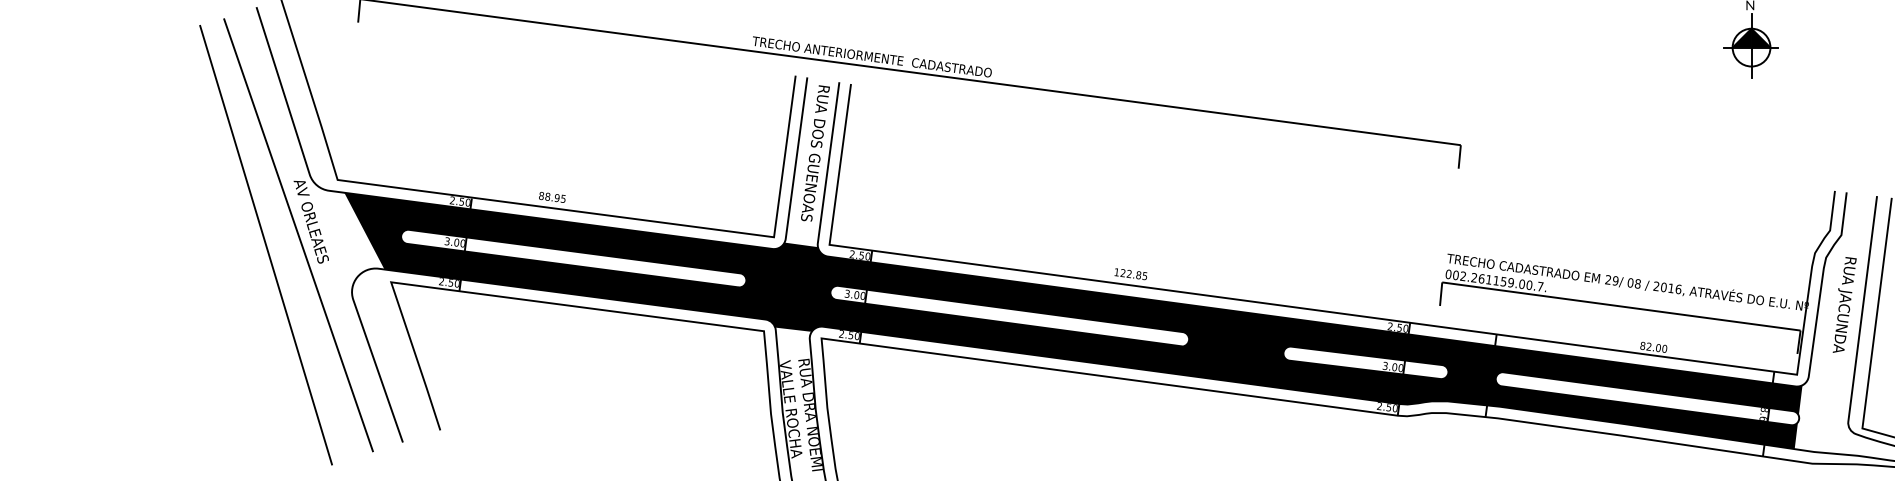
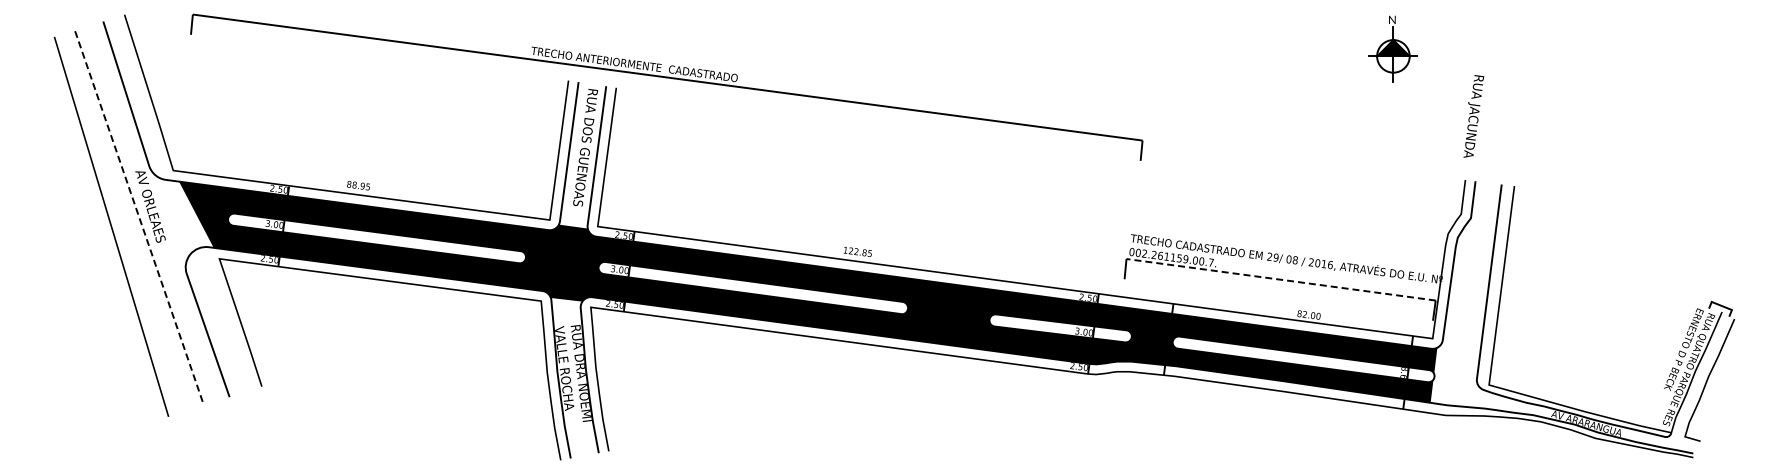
line: (298, 235) -> (139, 218), solid -> dashed
text: (1844, 305) -> (1473, 116), moved
line: (1620, 306) -> (1280, 279), solid -> dashed

